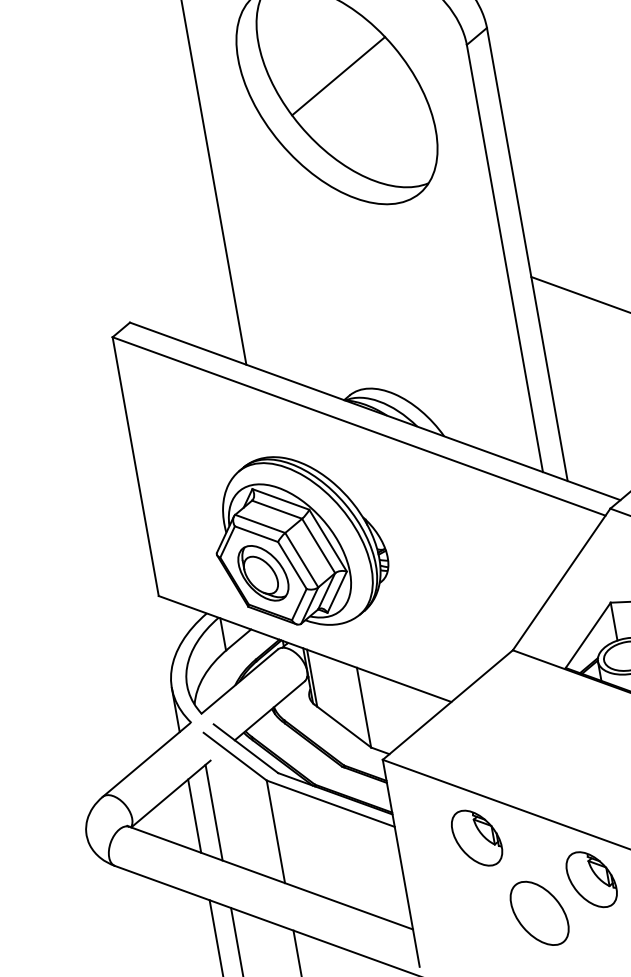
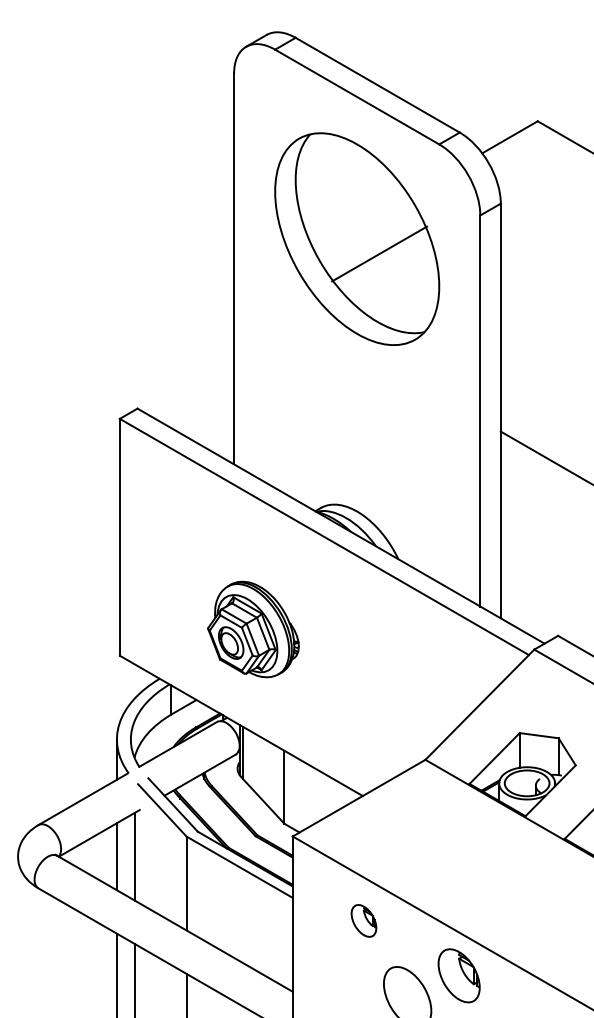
line: (338, 75) -> (379, 253), moved
part: (299, 541) -> (253, 629), size x0.6
part: (476, 837) -> (363, 920), size x0.6

